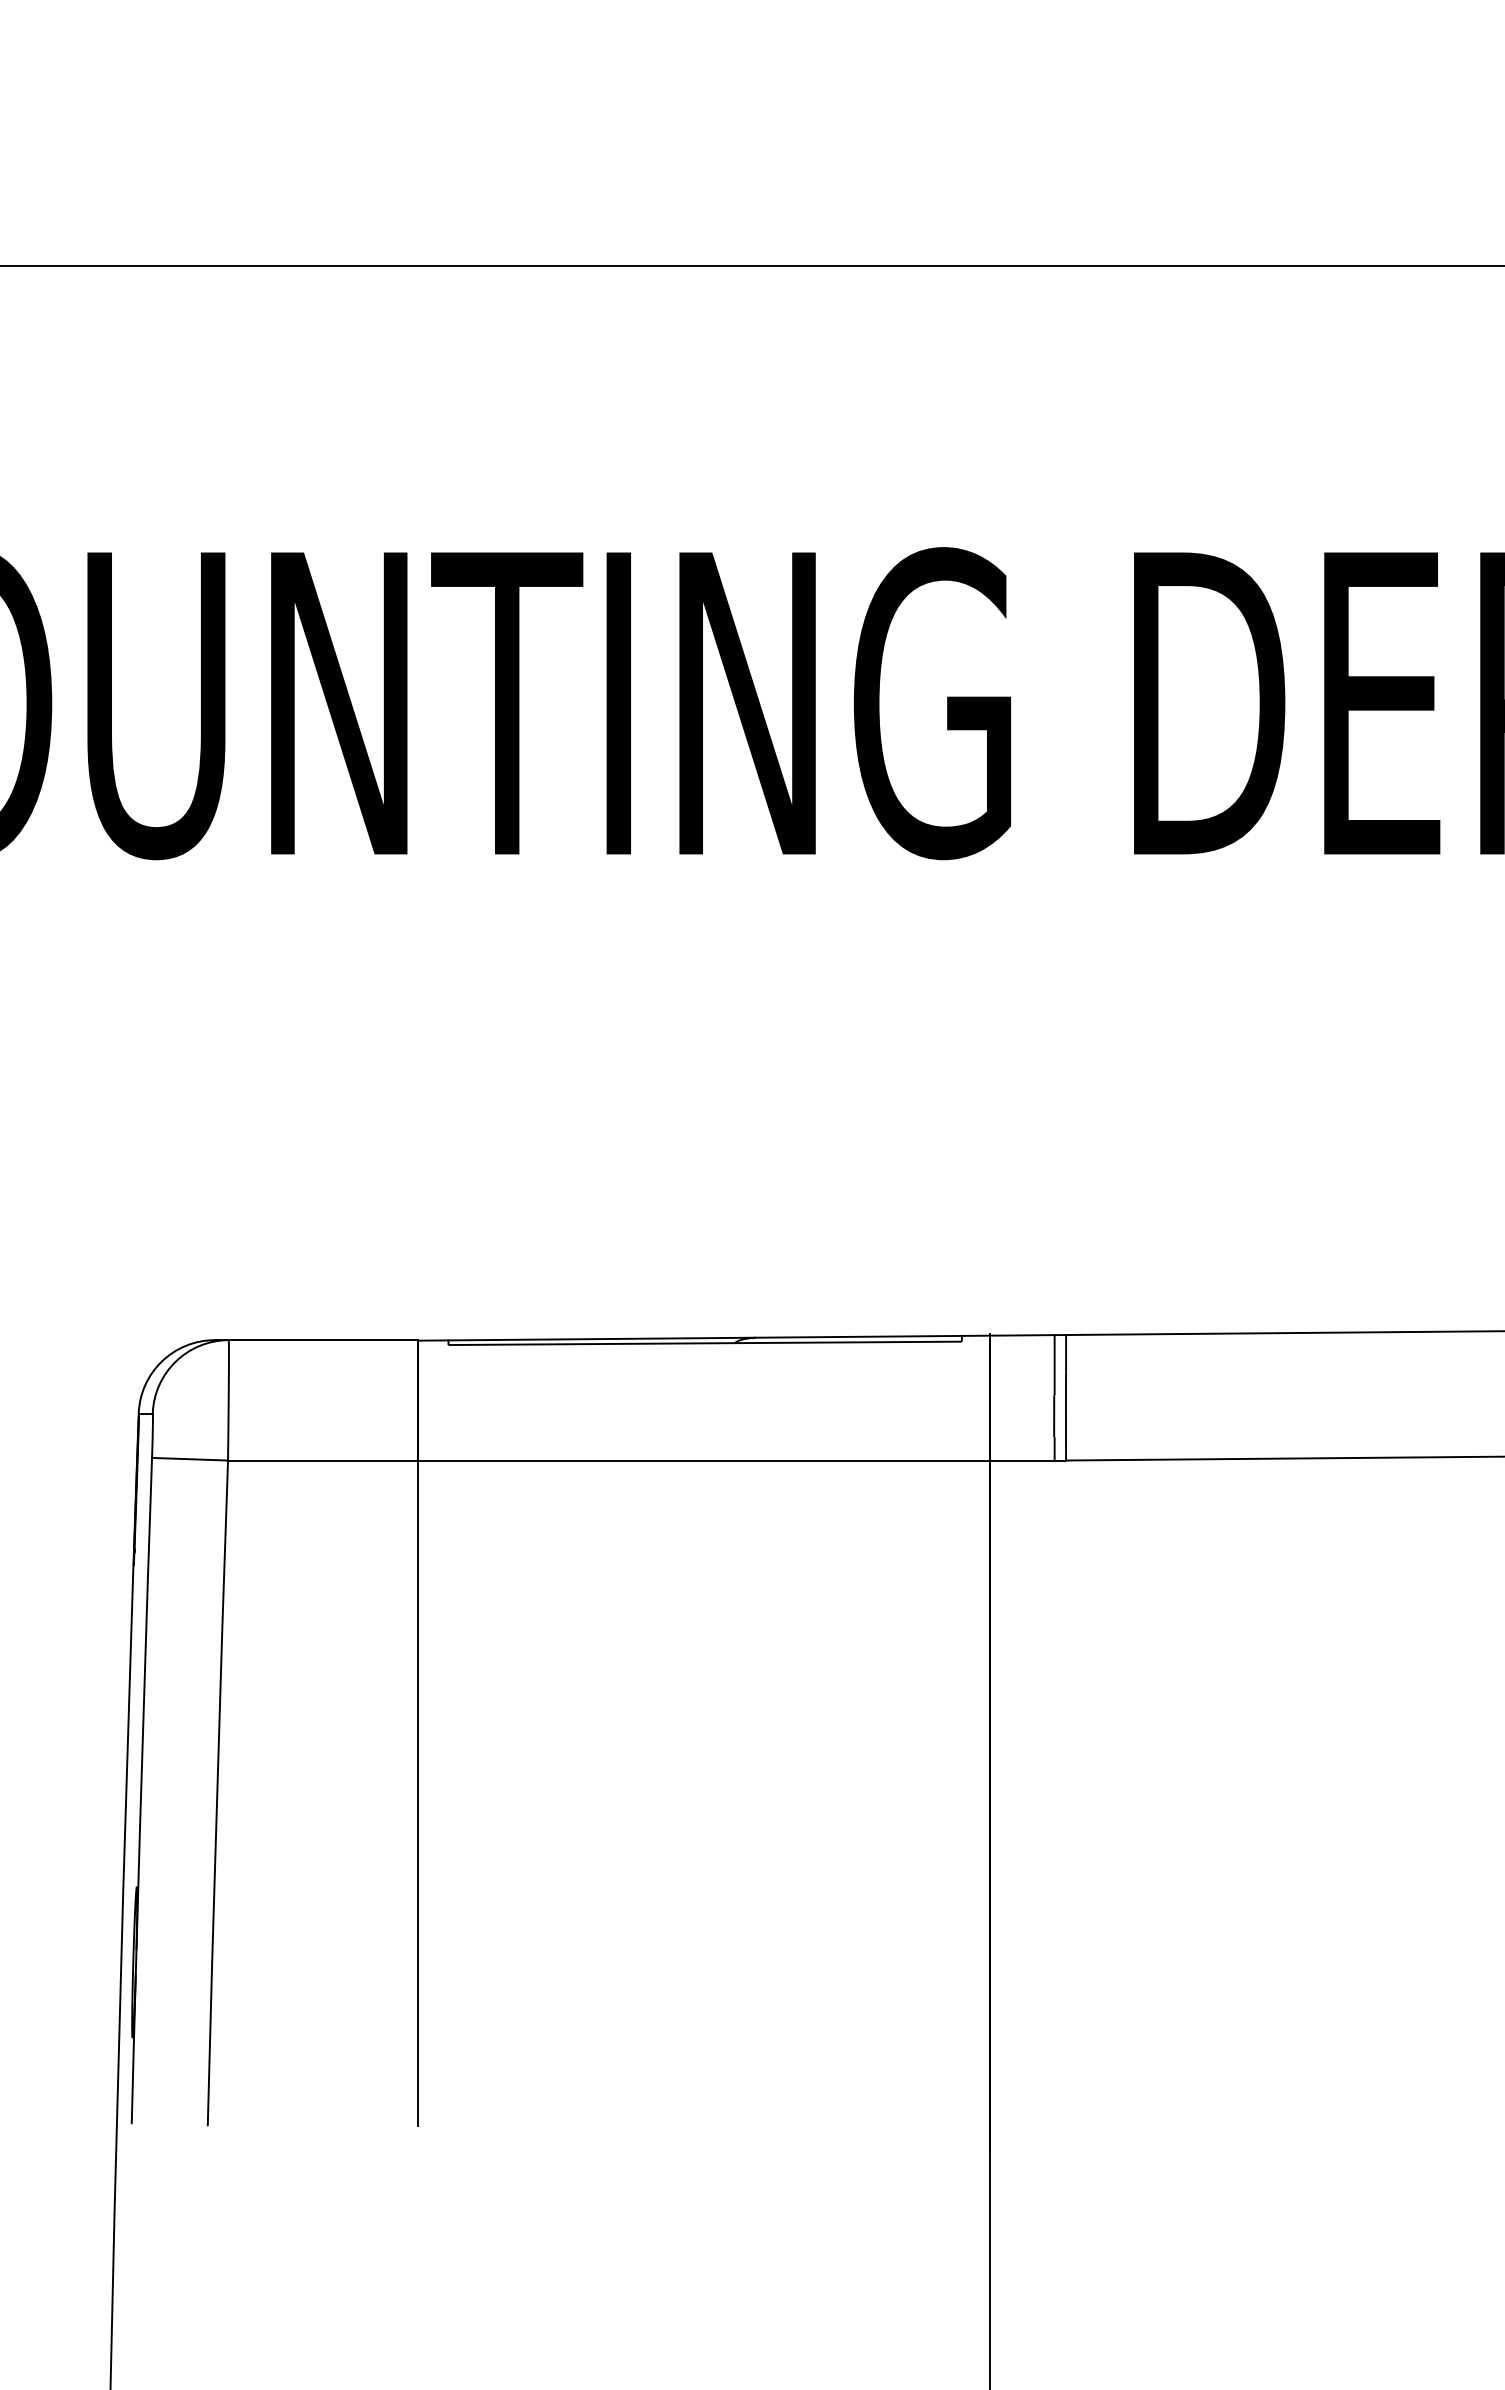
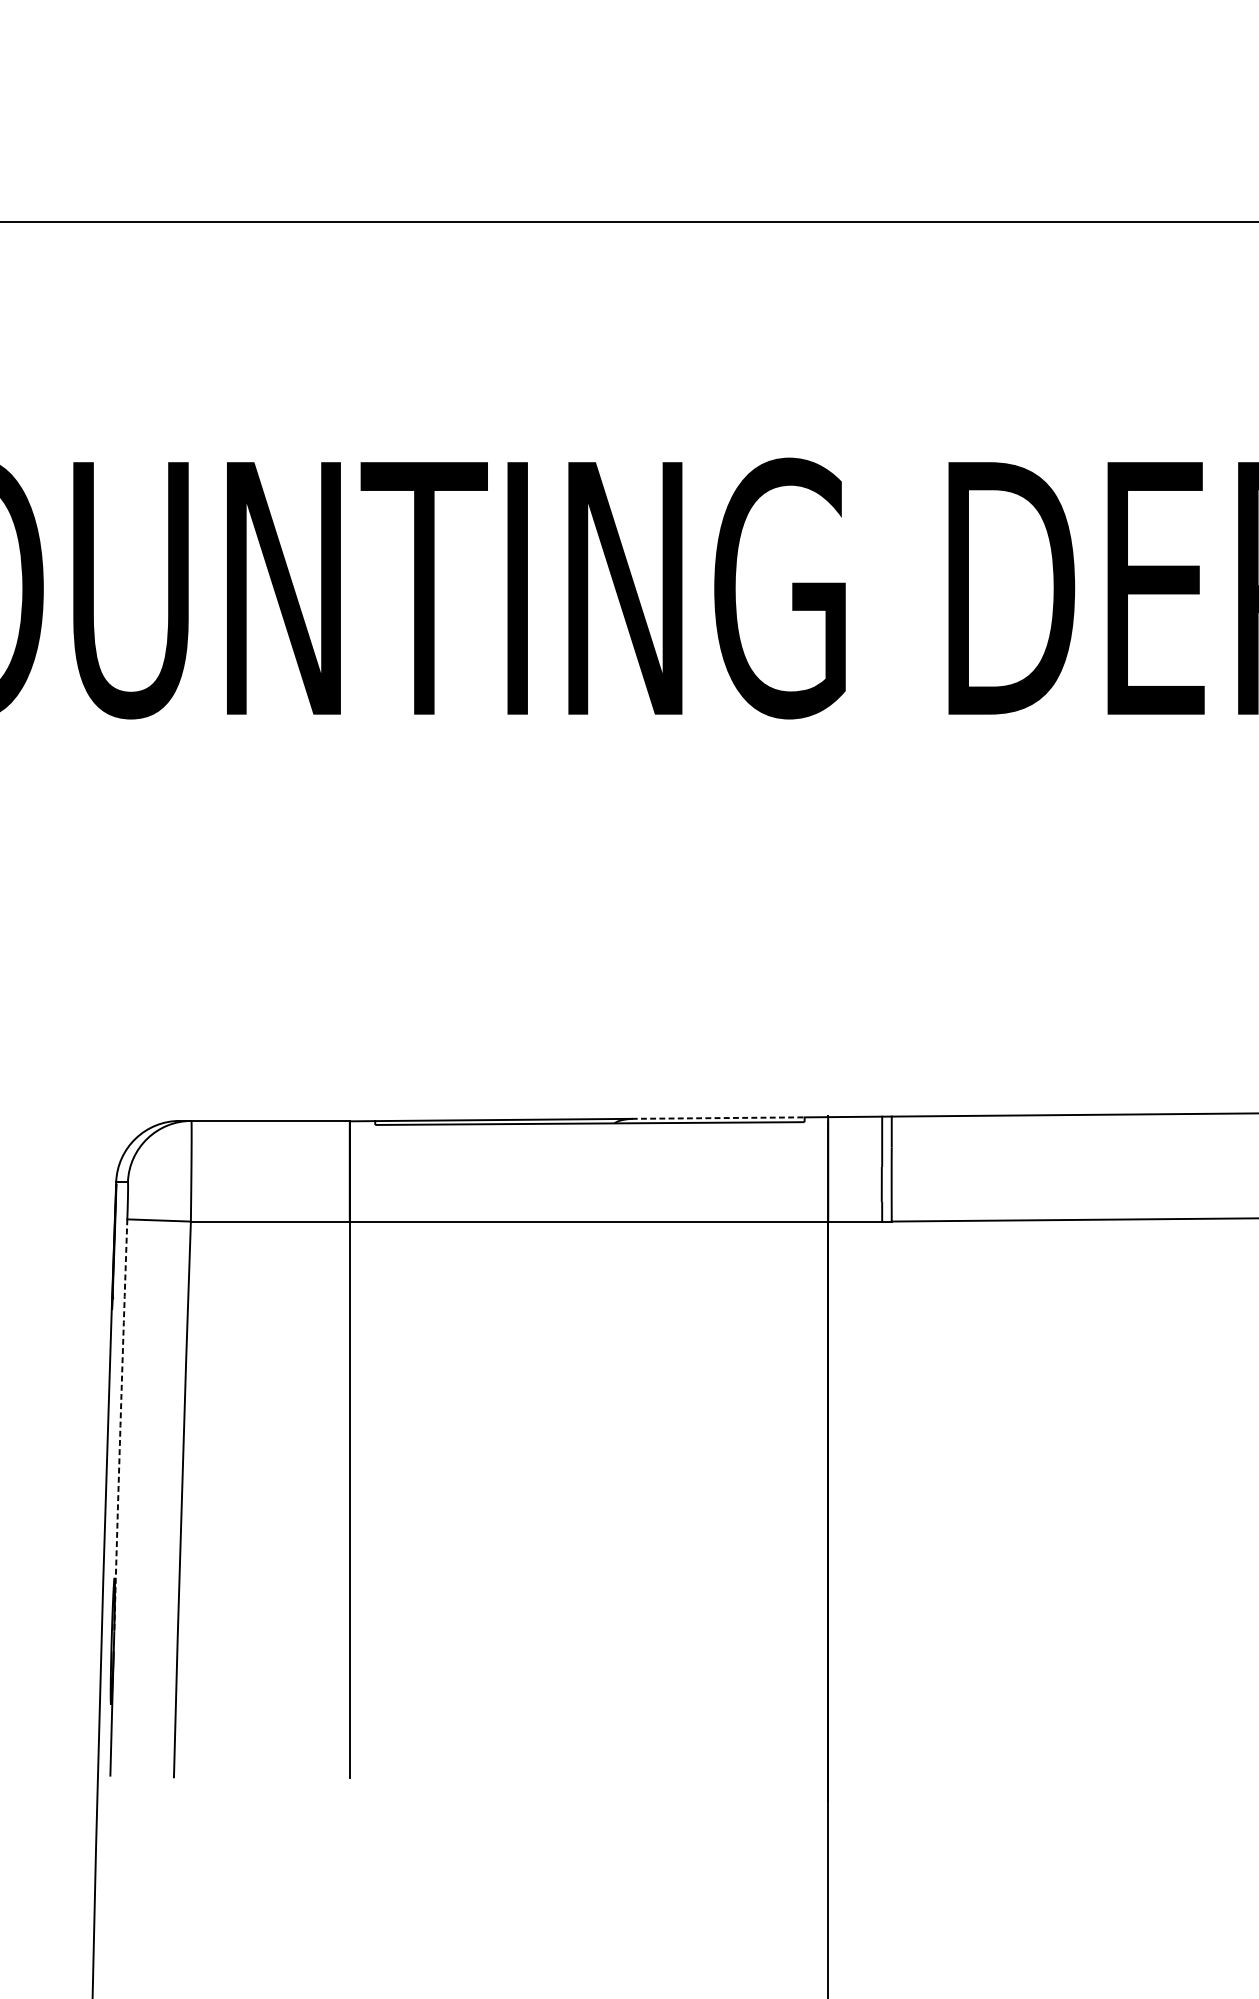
line: (859, 1336) -> (718, 1117), solid -> dashed
arc: (143, 1704) -> (120, 1425), solid -> dashed

